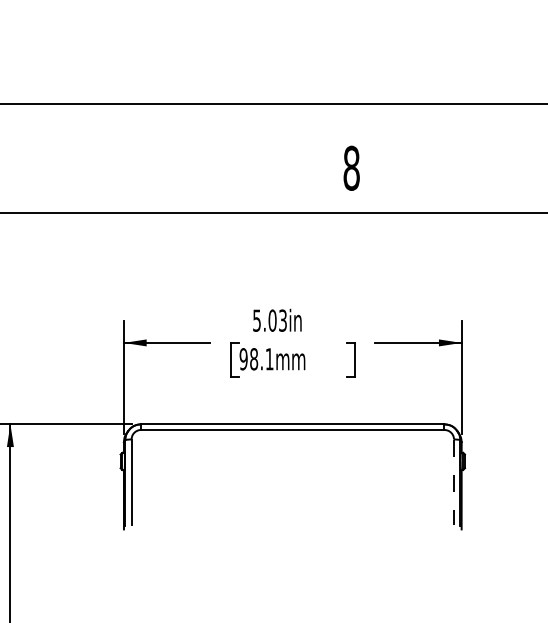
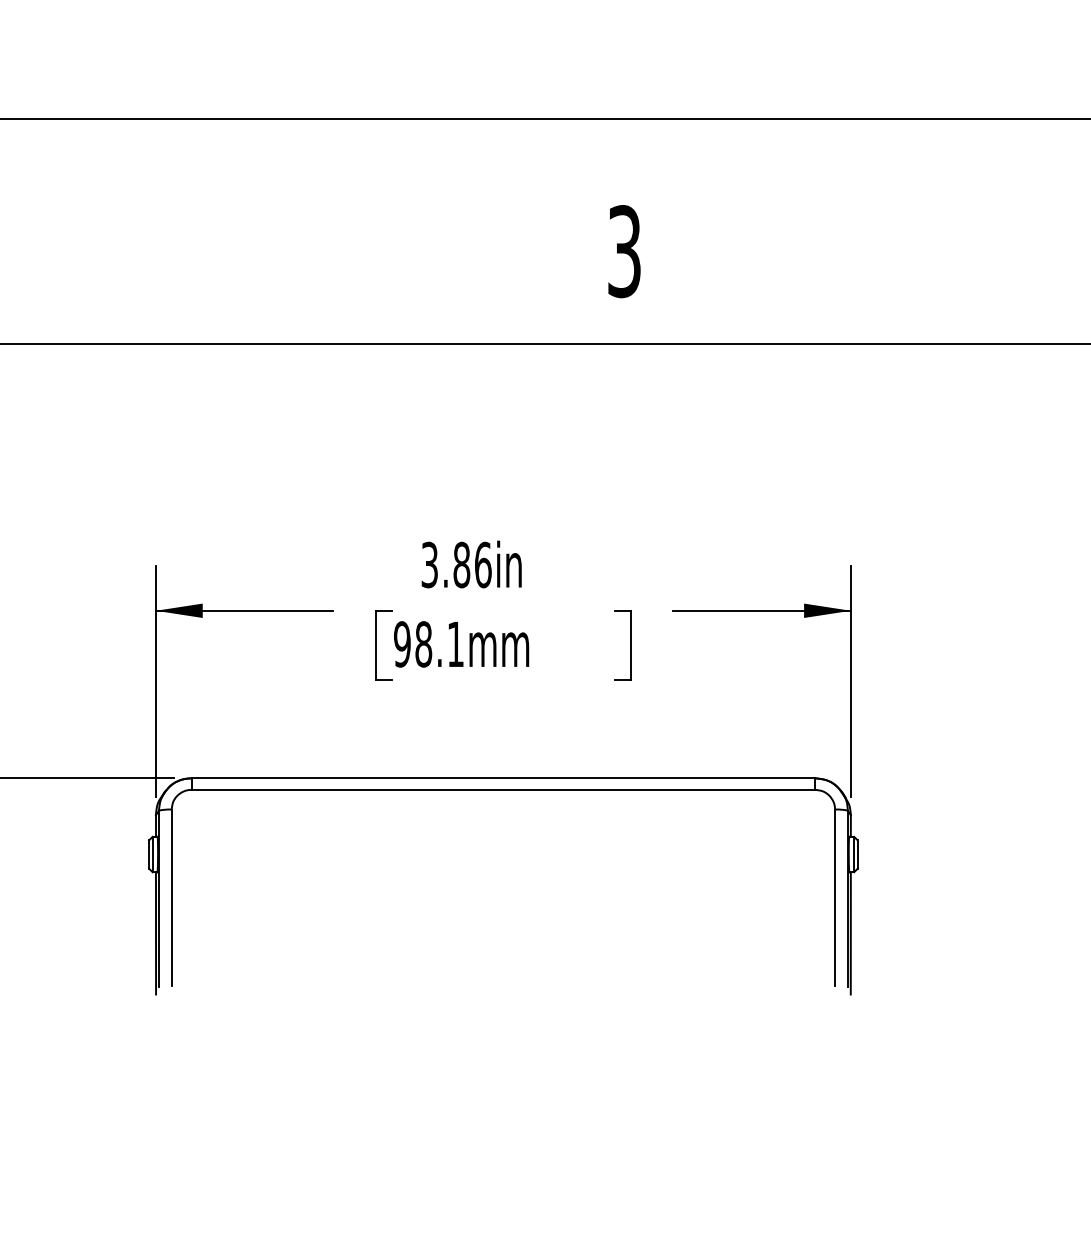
text: (351, 167) -> (624, 249), 8 -> 3
text: (270, 320) -> (457, 564), 5.03in -> 3.86in
line: (454, 482) -> (836, 897), dashed -> solid

